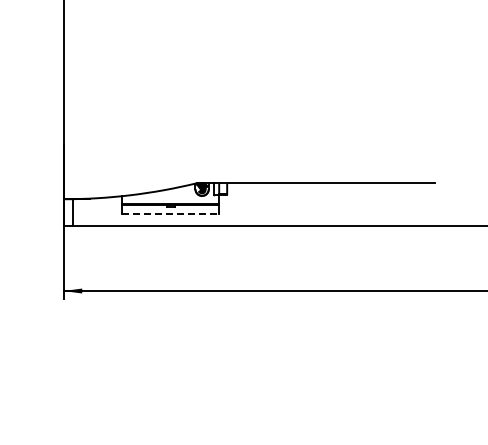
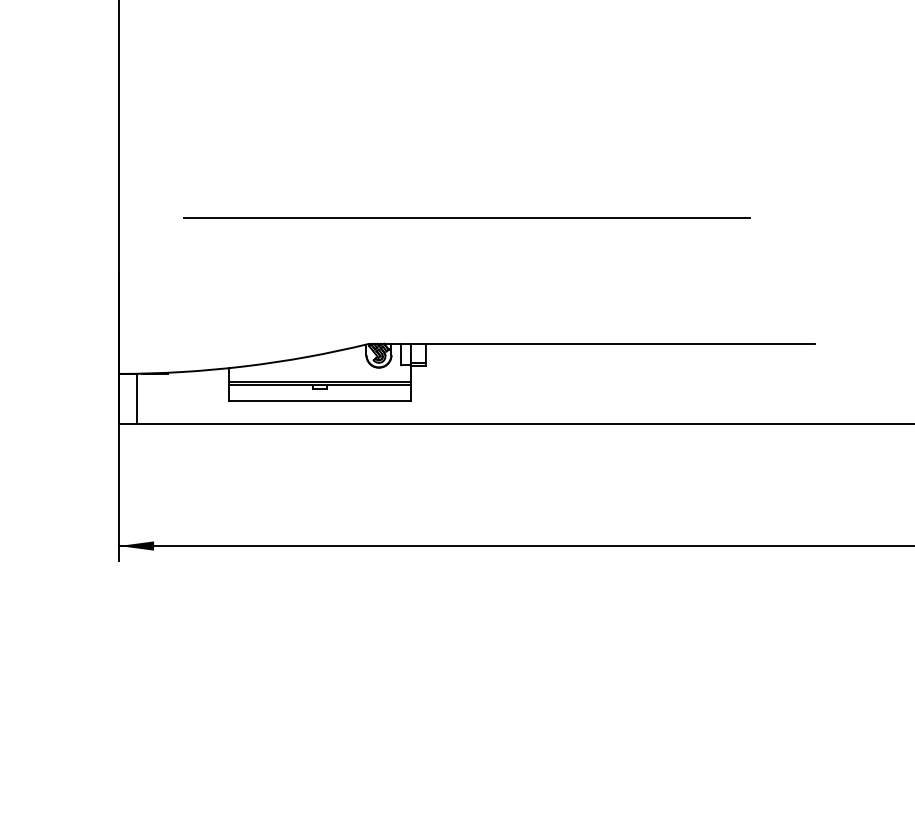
line: (249, 116) -> (467, 218), added
line: (171, 213) -> (321, 400), dashed -> solid

